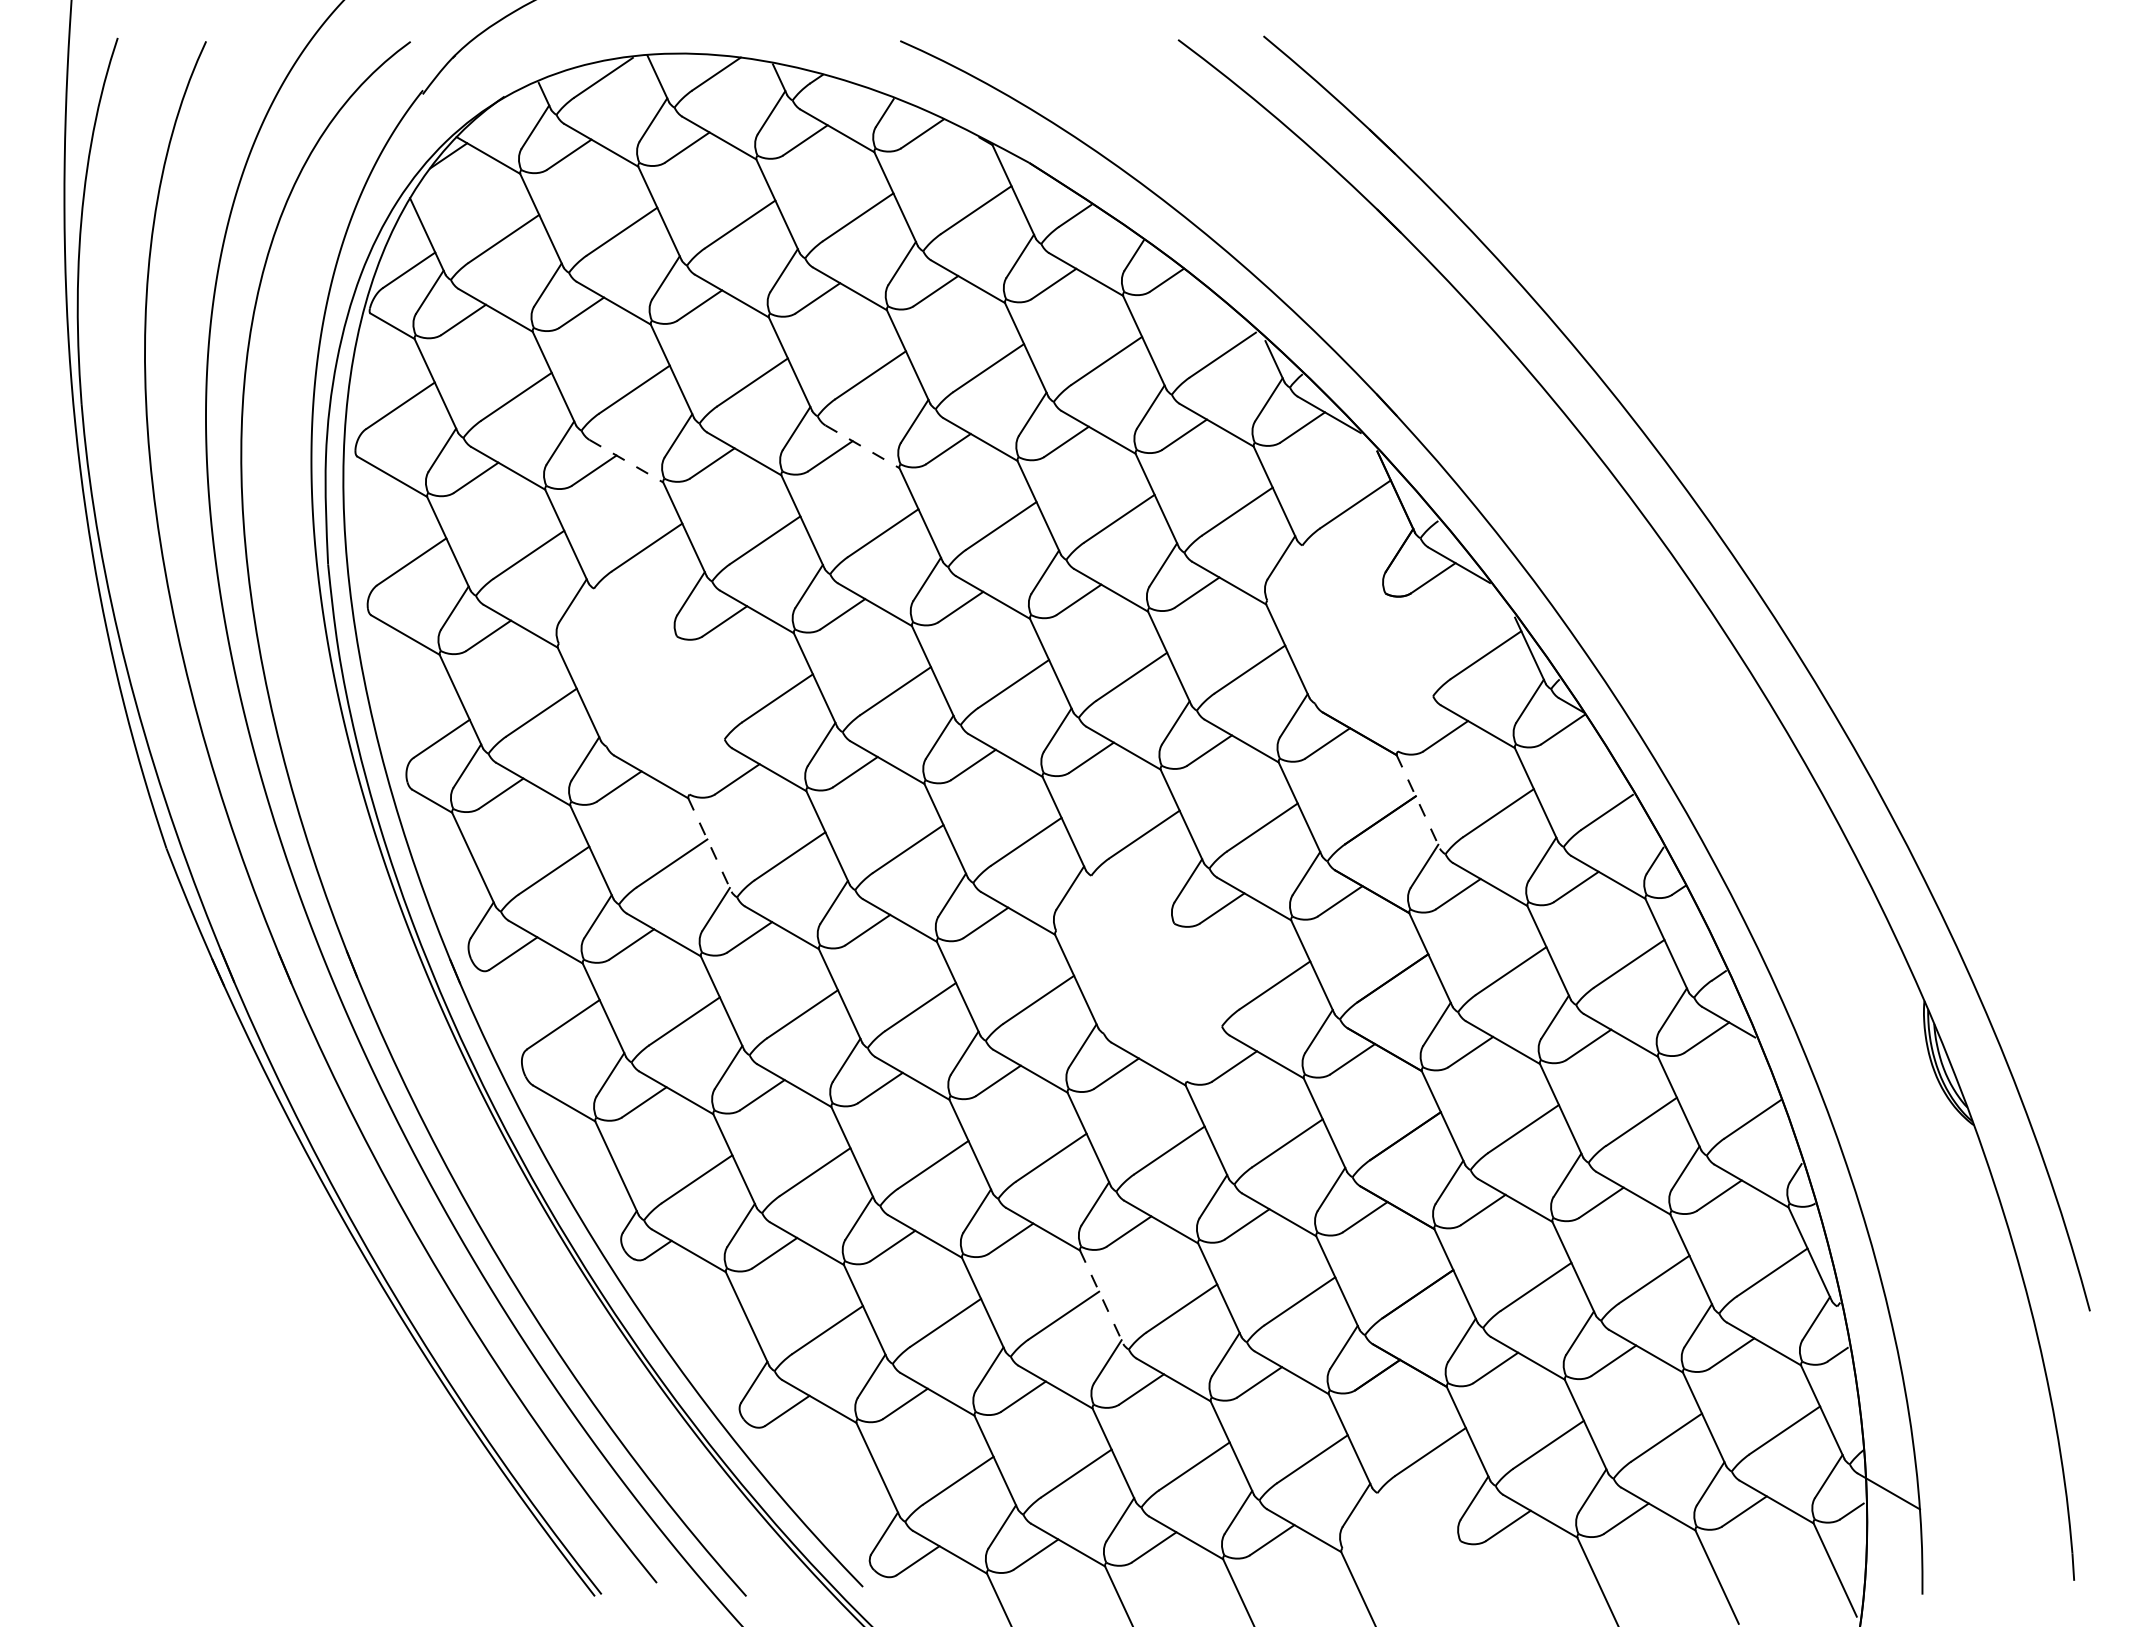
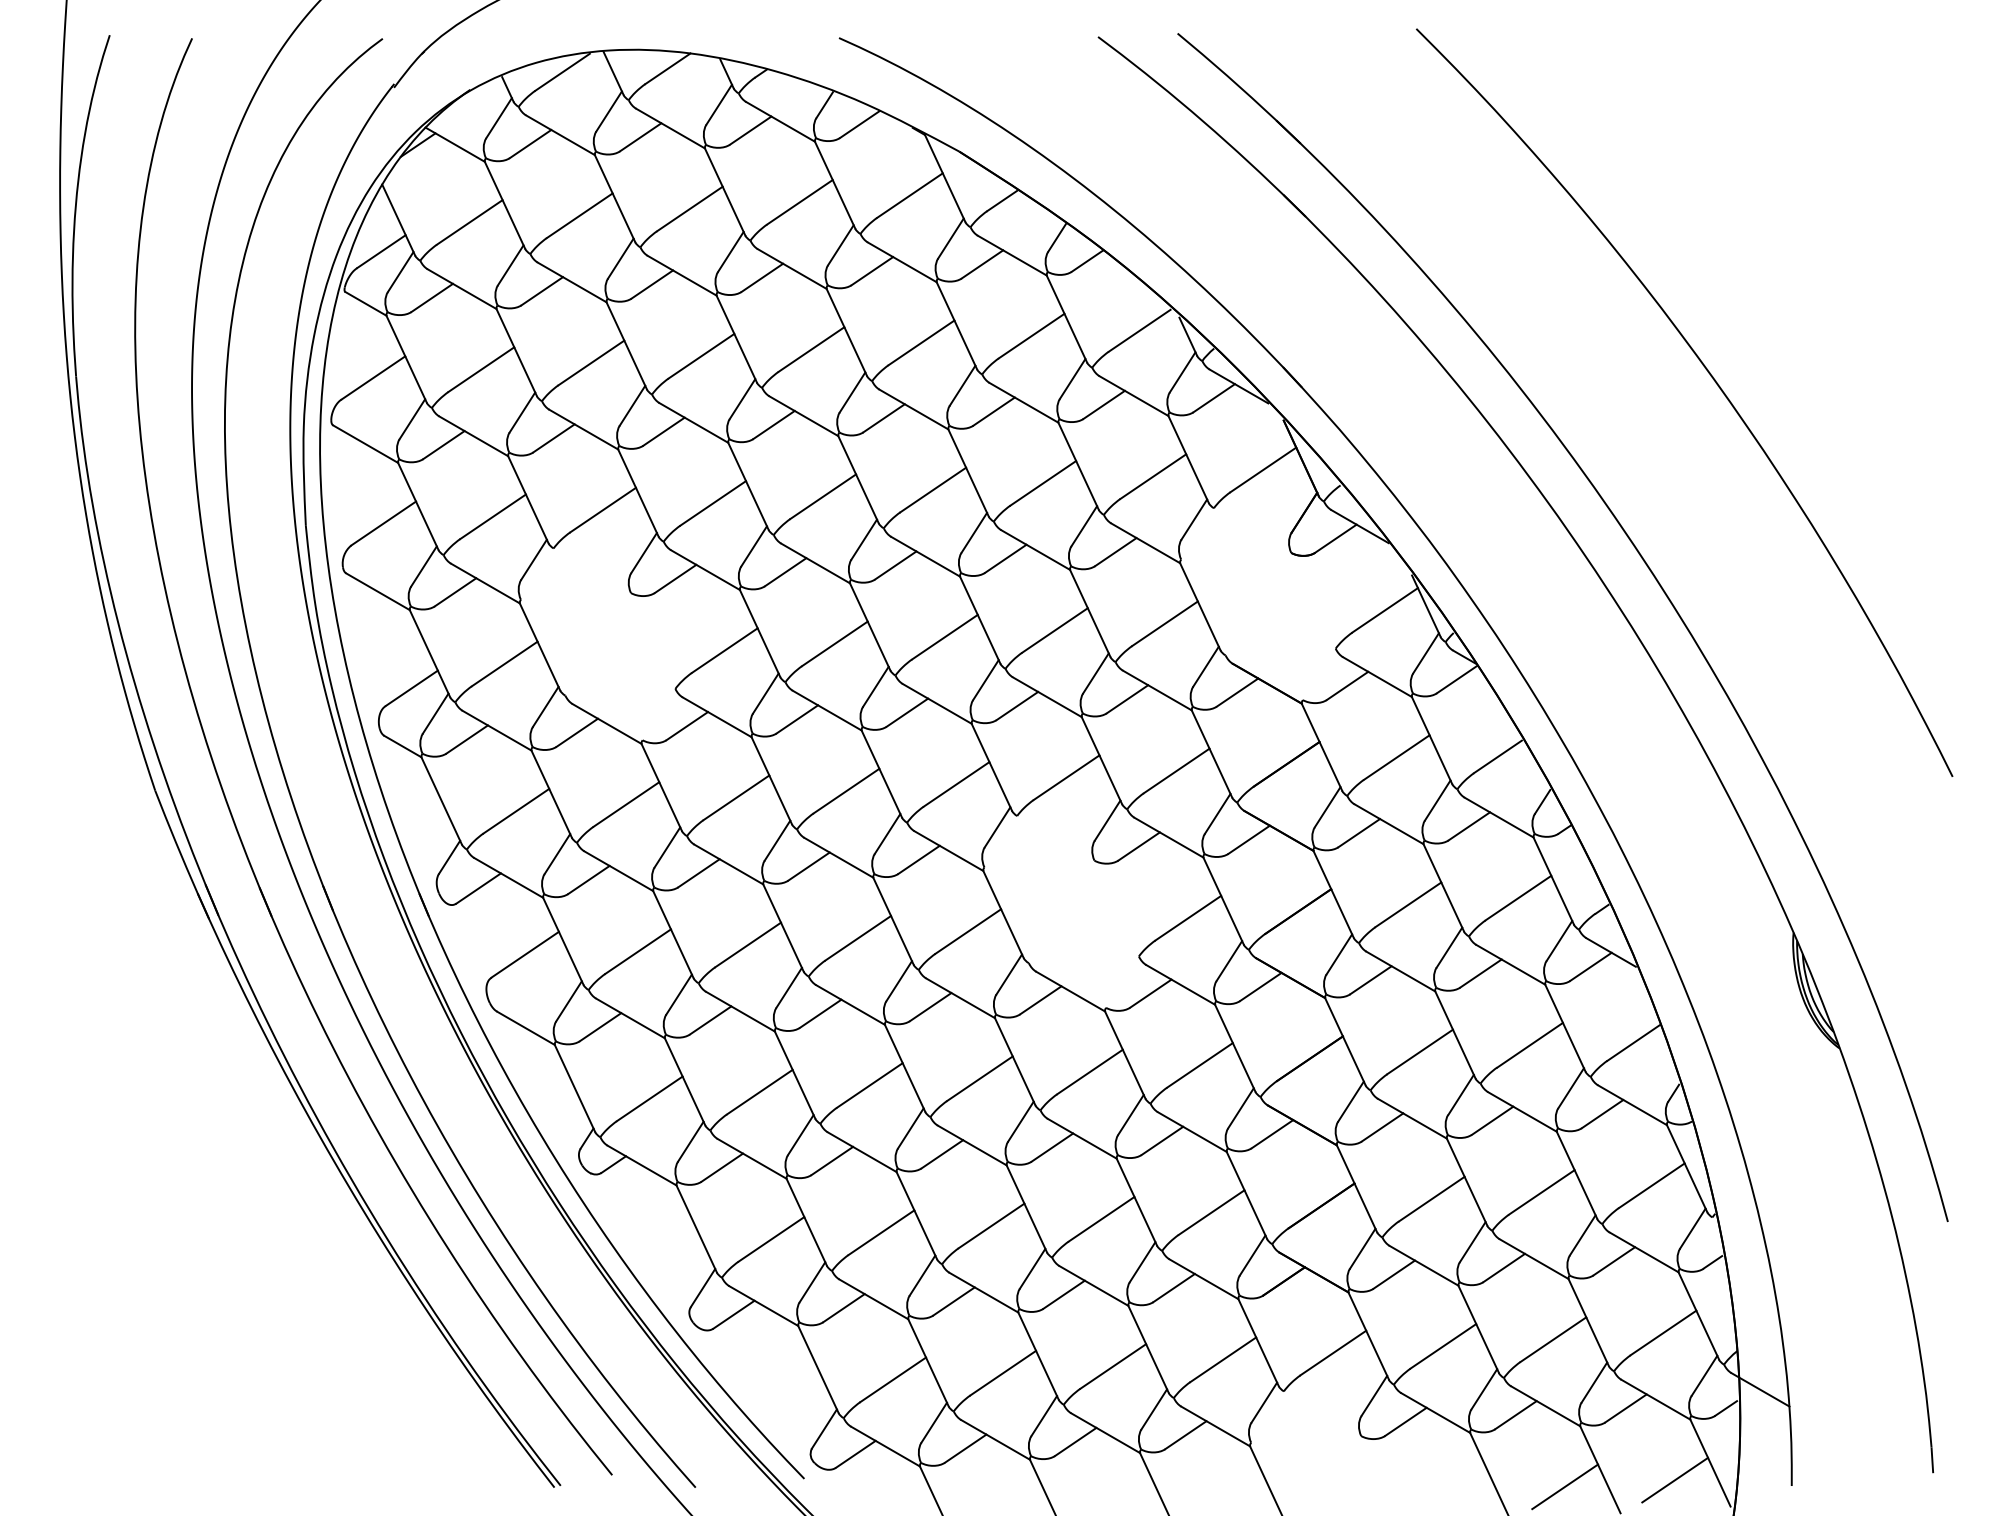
curve: (1838, 408) -> (1713, 380), added
line: (862, 446) -> (803, 415), dashed -> solid
line: (626, 461) -> (583, 429), dashed -> solid
line: (1418, 801) -> (1322, 746), dashed -> solid
line: (709, 844) -> (661, 786), dashed -> solid
line: (1101, 1297) -> (1026, 1209), dashed -> solid
line: (1797, 1588) -> (1675, 1480), added
line: (1679, 1595) -> (1565, 1486), added

